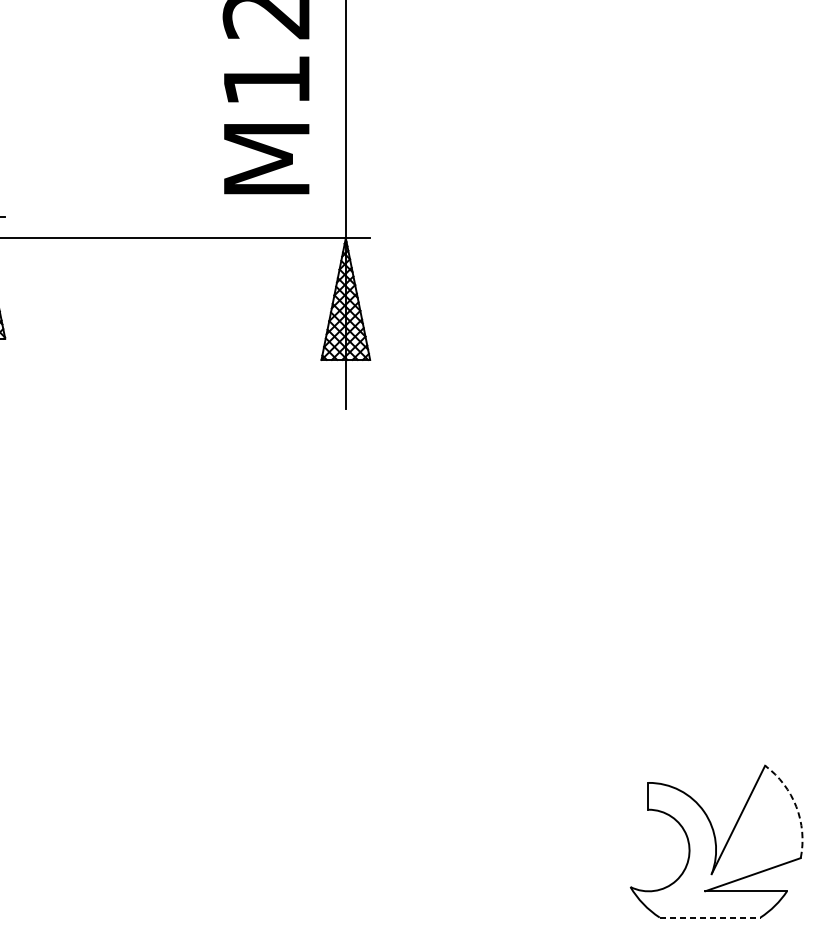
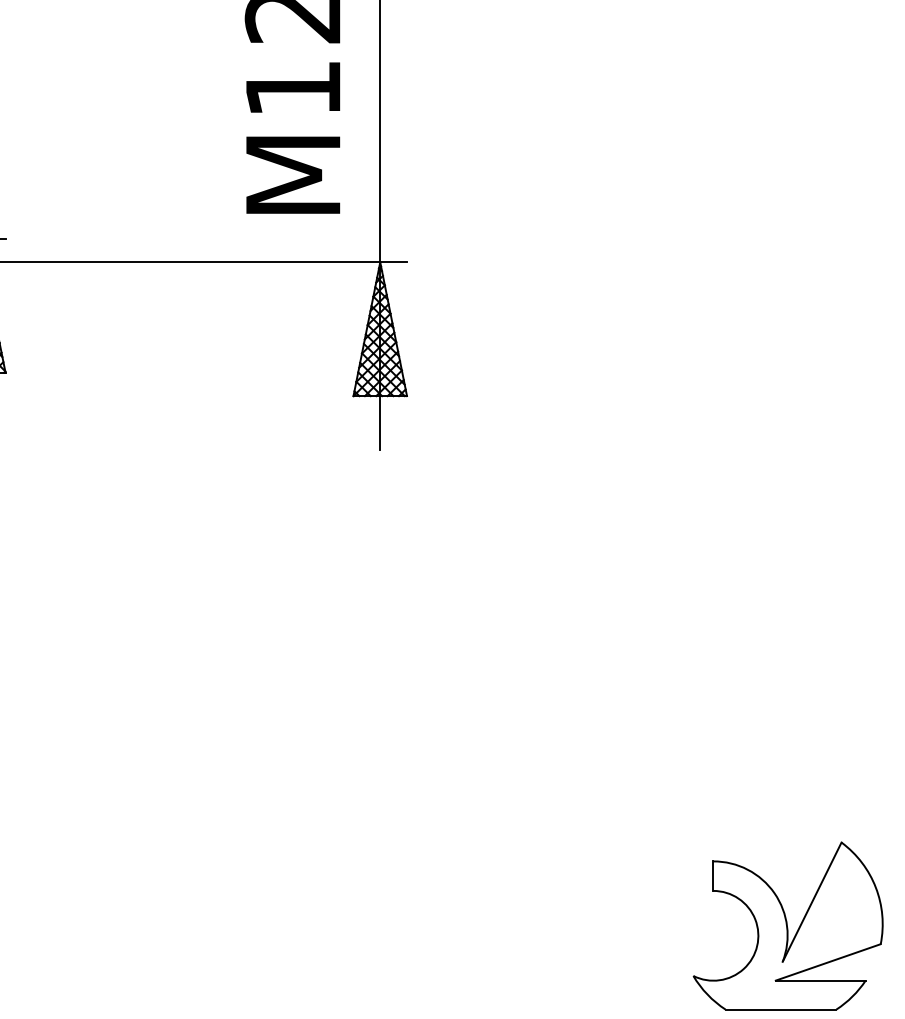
arc: (796, 806) -> (875, 887), dashed -> solid
line: (710, 917) -> (781, 1009), dashed -> solid

